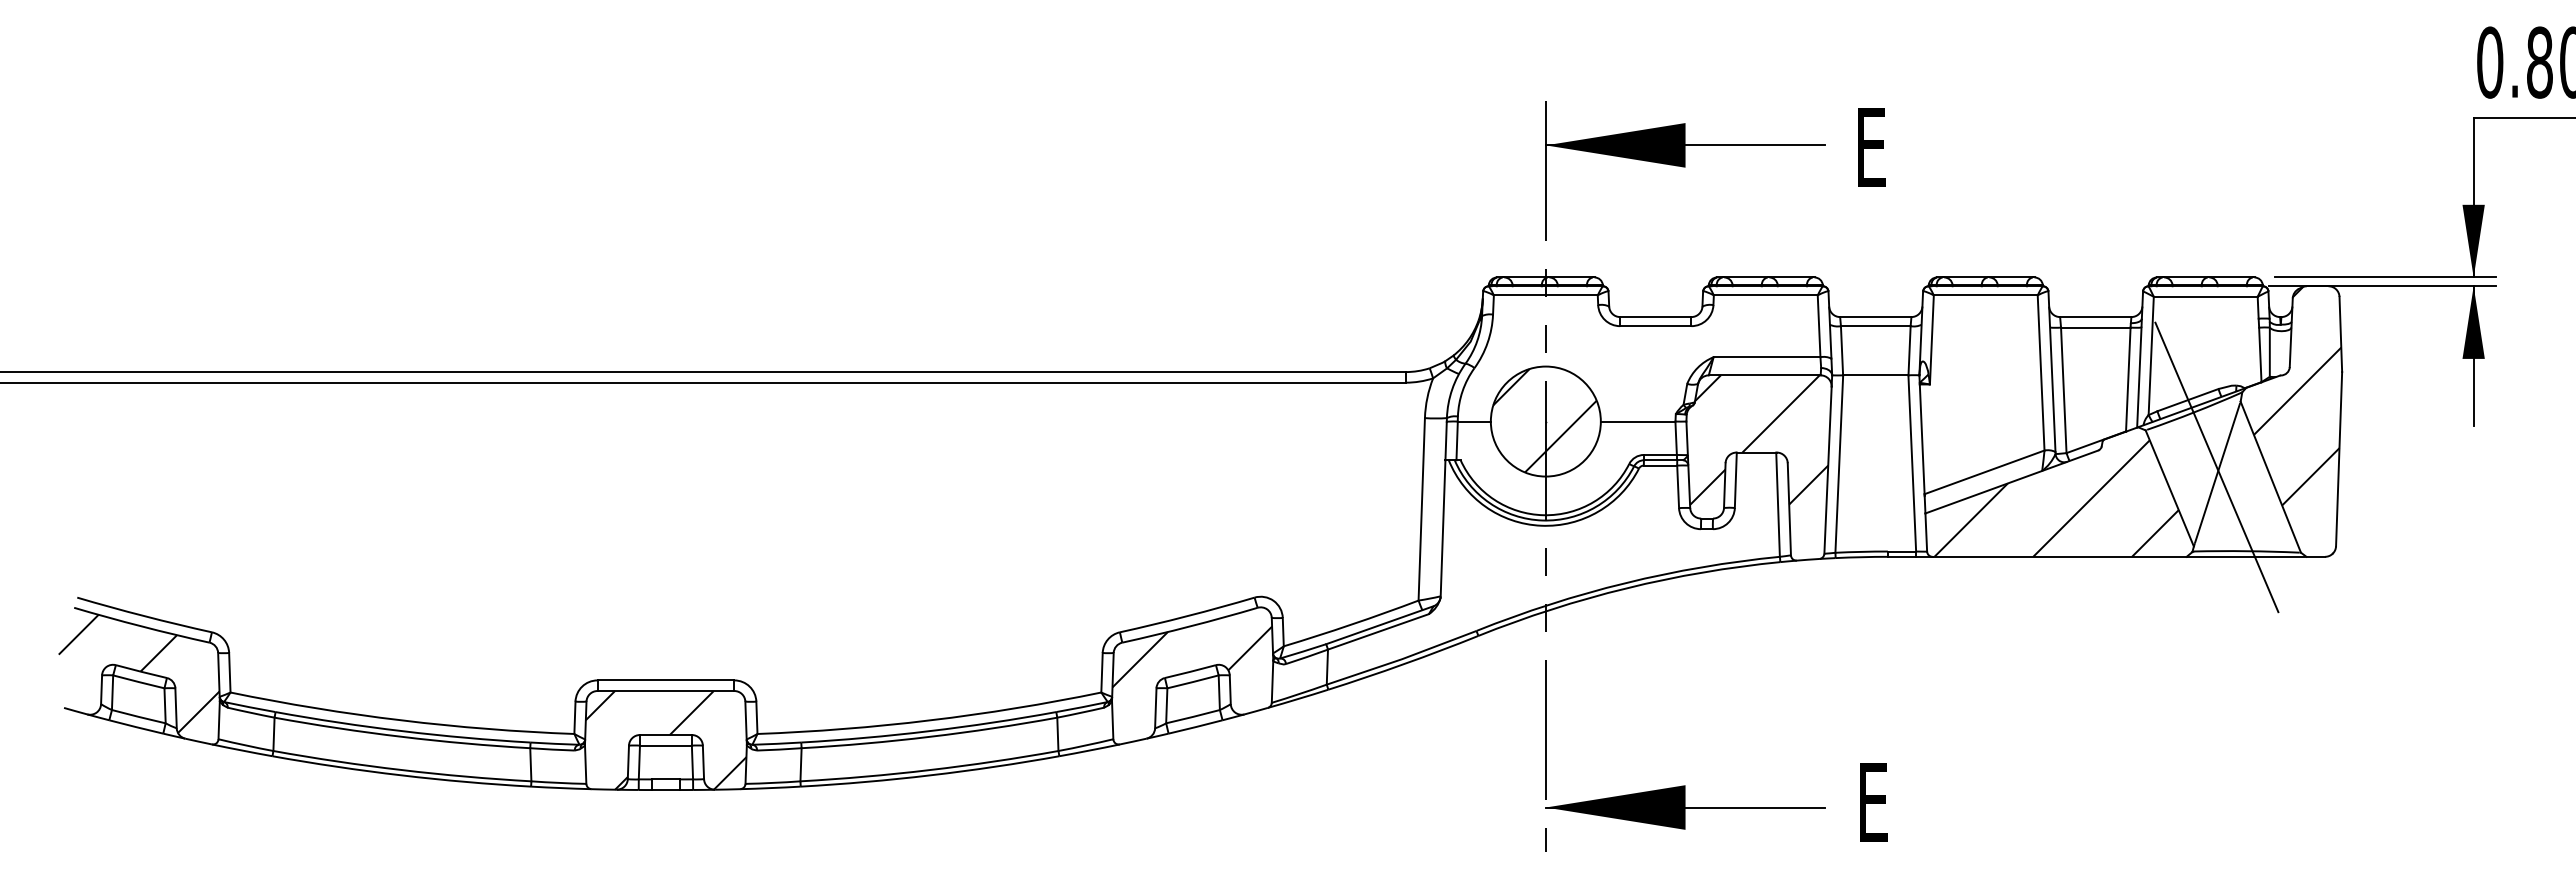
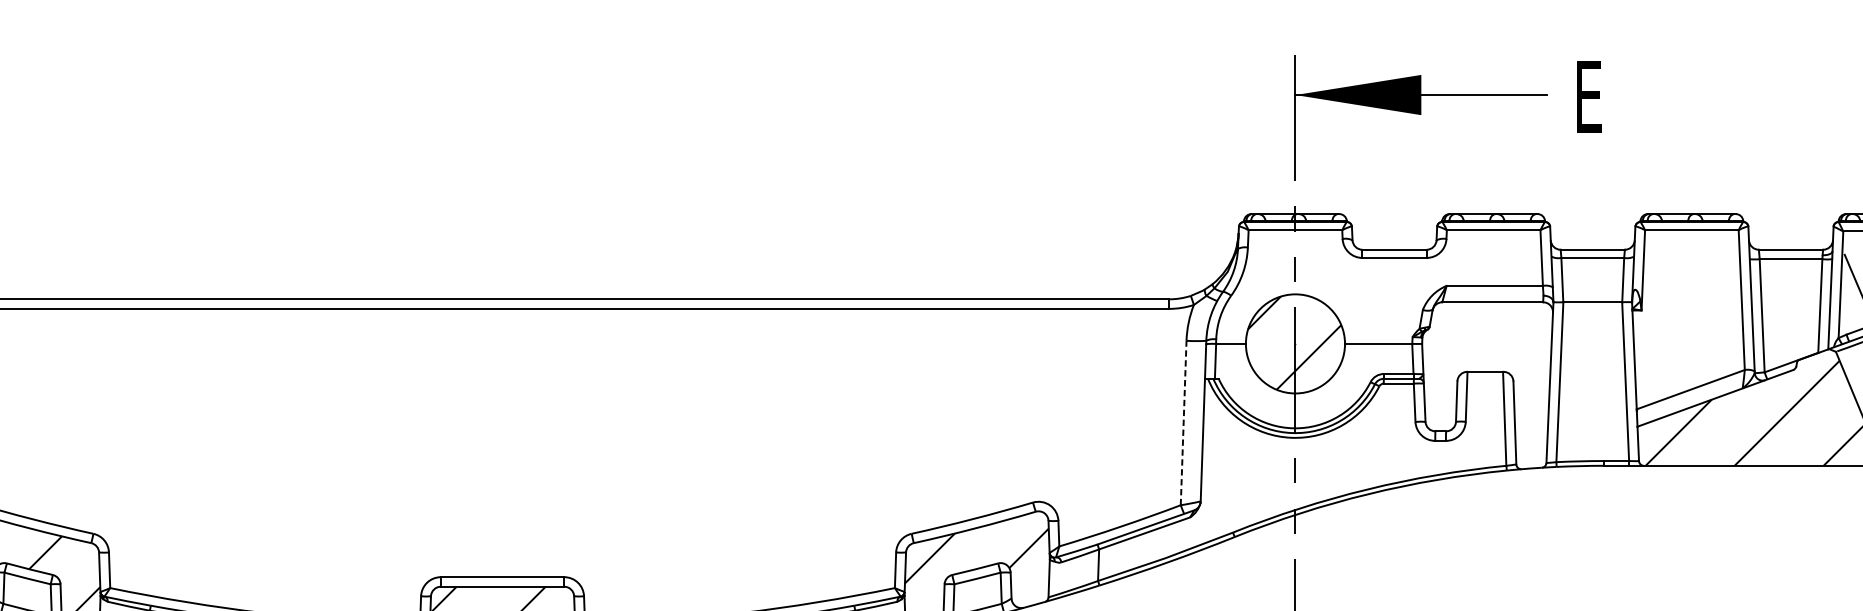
hatch: (1759, 439) -> (1487, 360), removed
line: (1421, 508) -> (1183, 422), solid -> dashed

